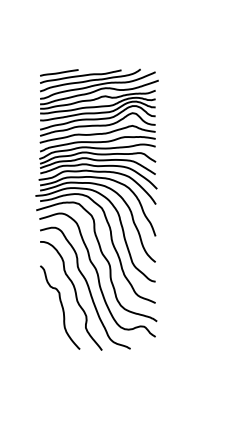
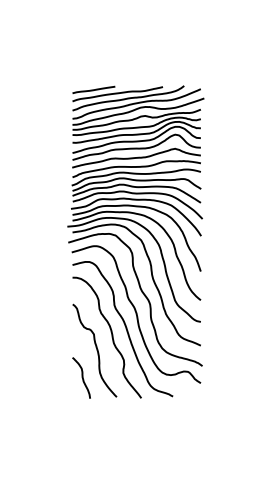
curve: (48, 331) -> (81, 377), added

